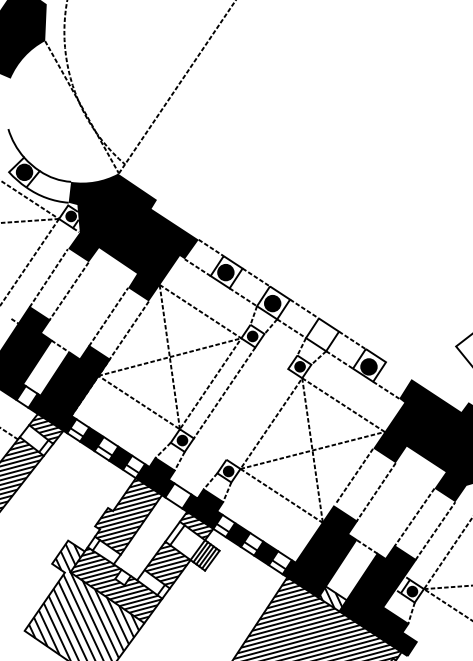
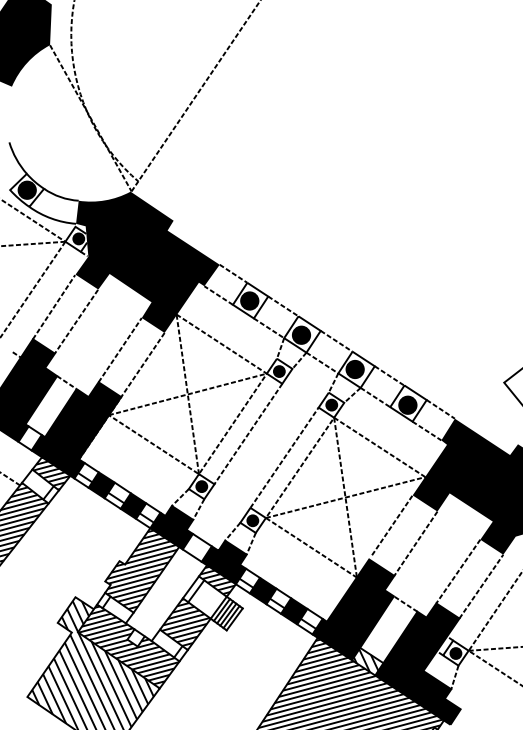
fill: (320, 334) -> (354, 369), added
line: (398, 370) -> (440, 409), added
line: (257, 414) -> (284, 457), added

